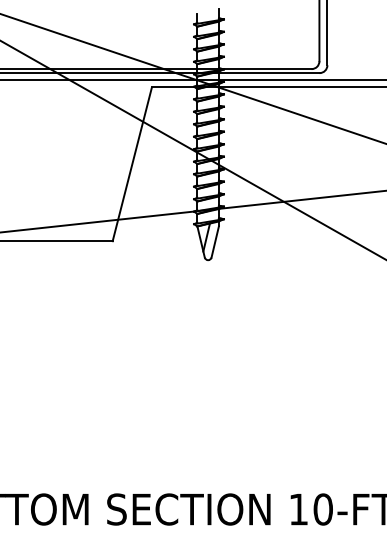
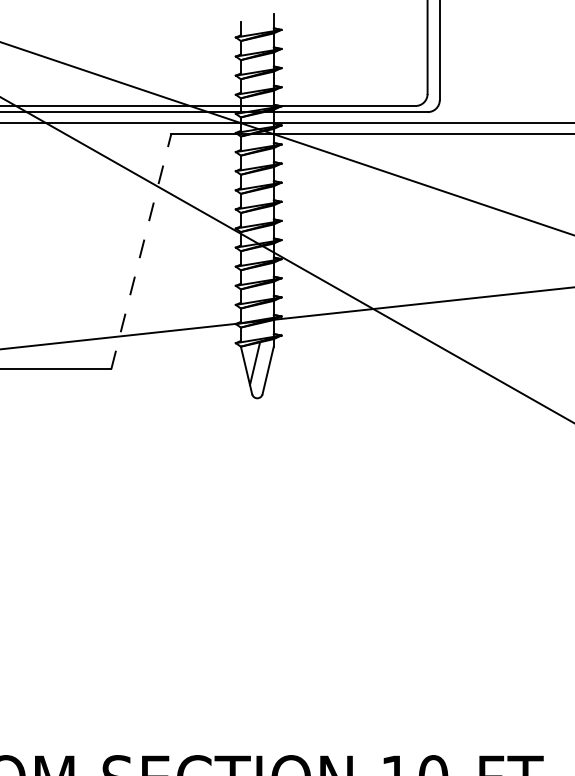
line: (132, 163) -> (141, 250), solid -> dashed

